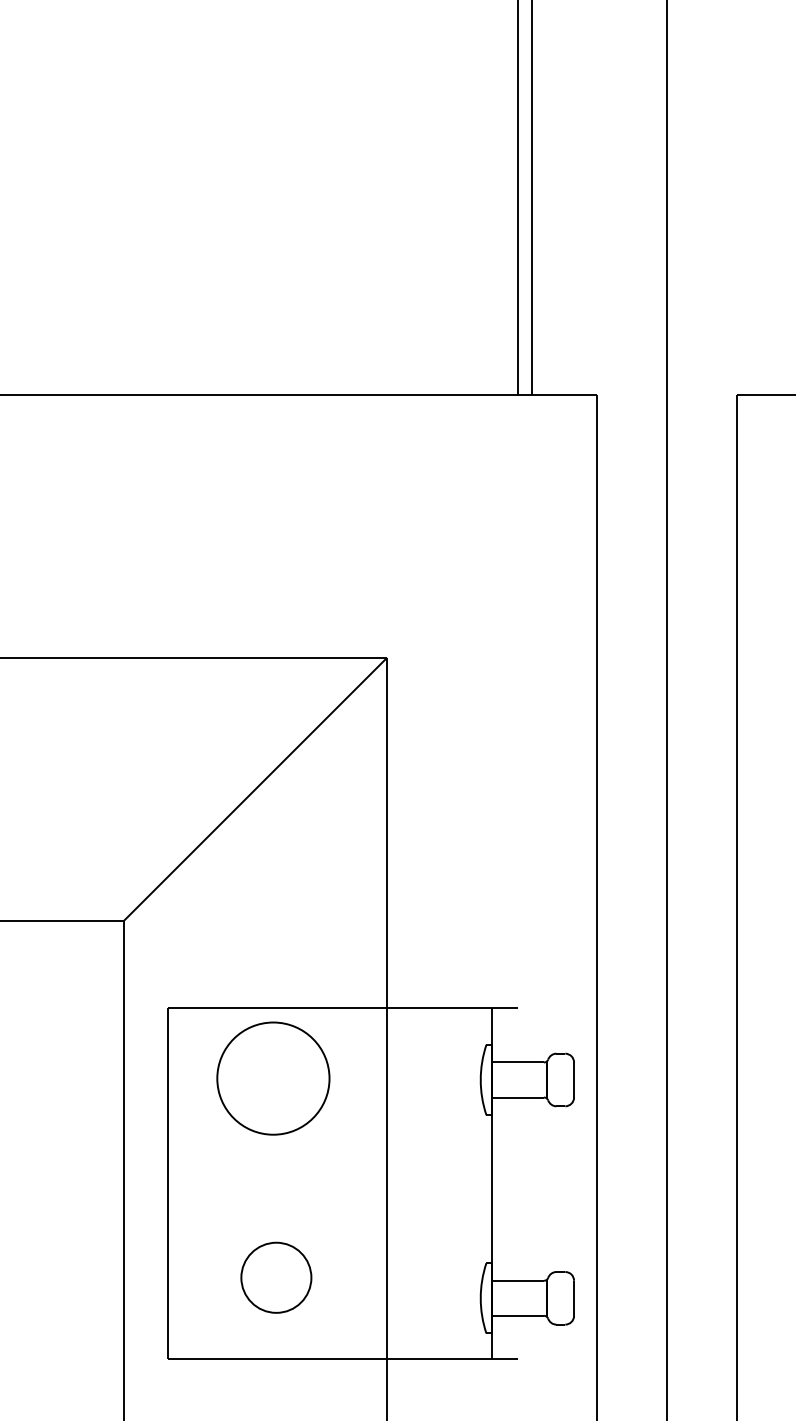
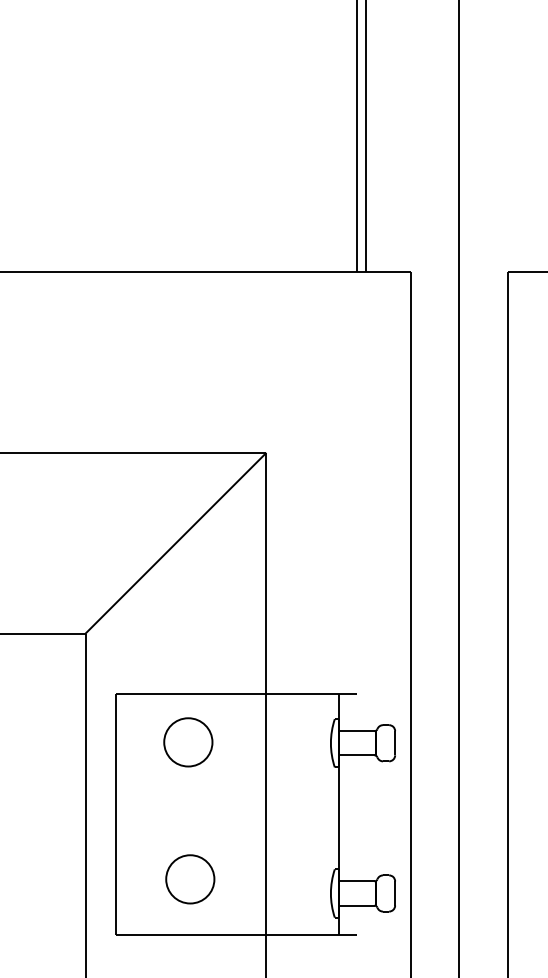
part: (273, 1078) -> (188, 742), size x0.62

